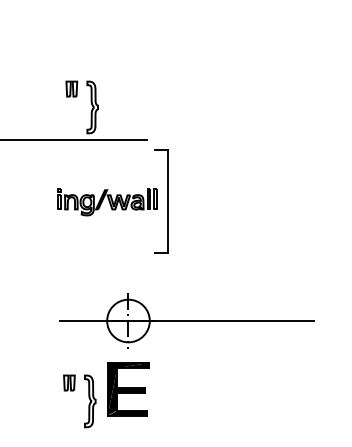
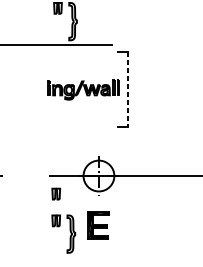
line: (167, 201) -> (127, 89), solid -> dashed
part: (69, 345) -> (56, 193), added
part: (128, 389) -> (98, 225), size x0.7

